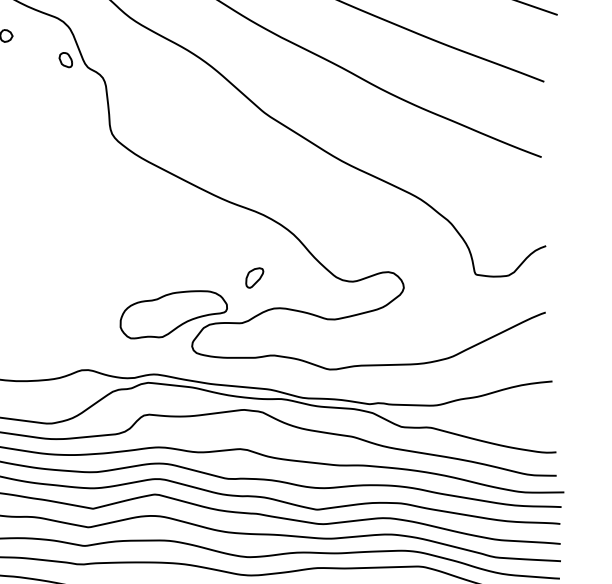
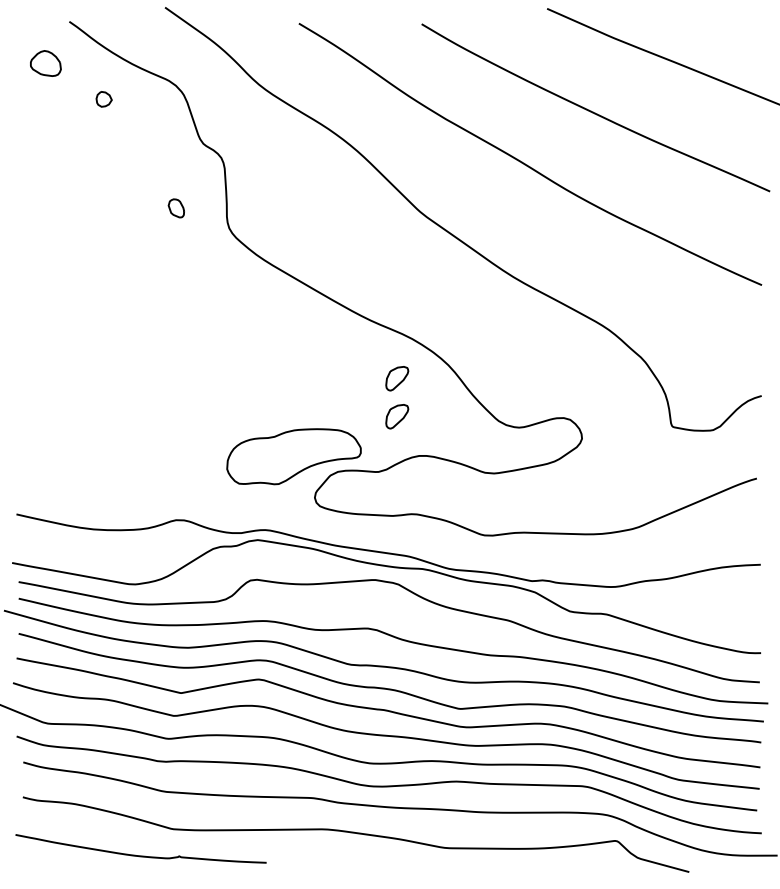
part: (65, 60) -> (175, 208), moved
part: (253, 247) -> (397, 378), added

